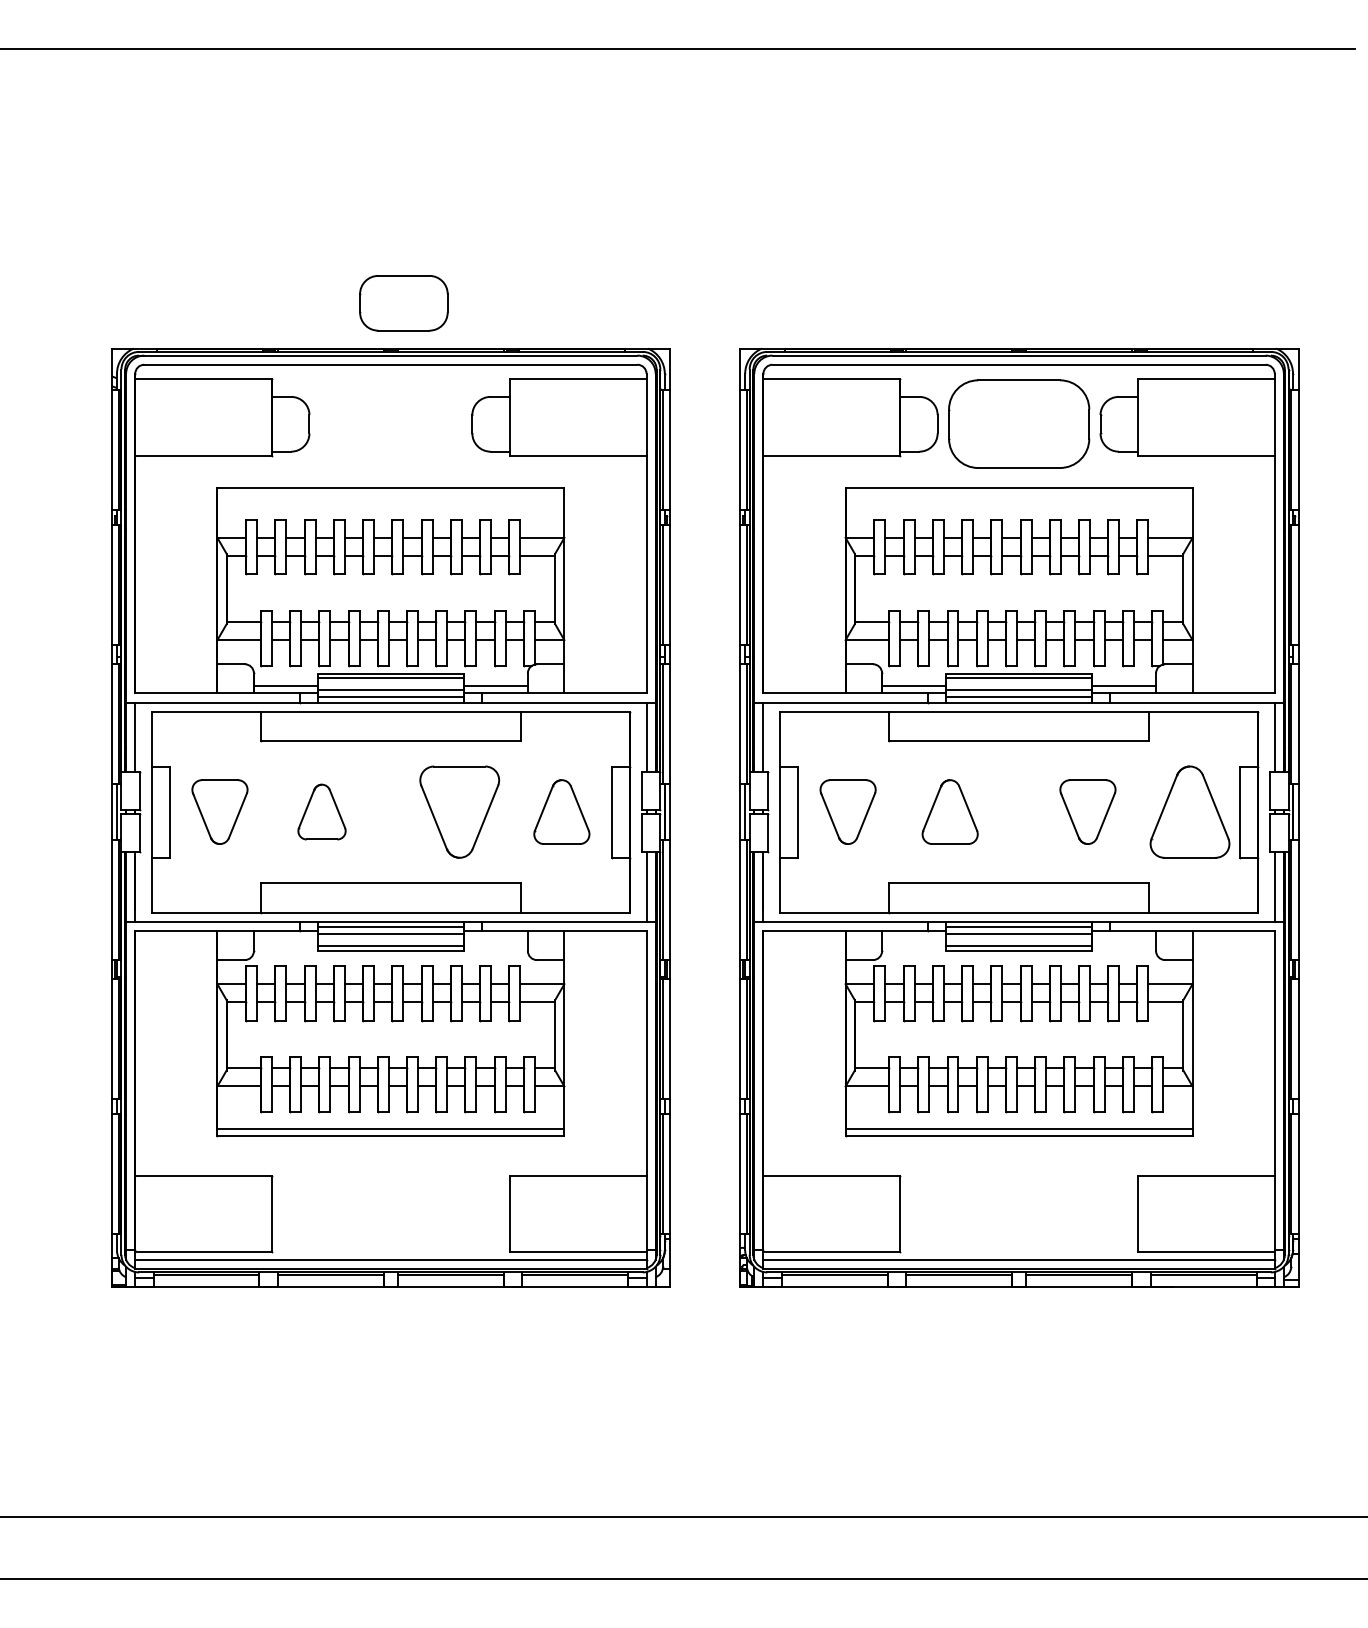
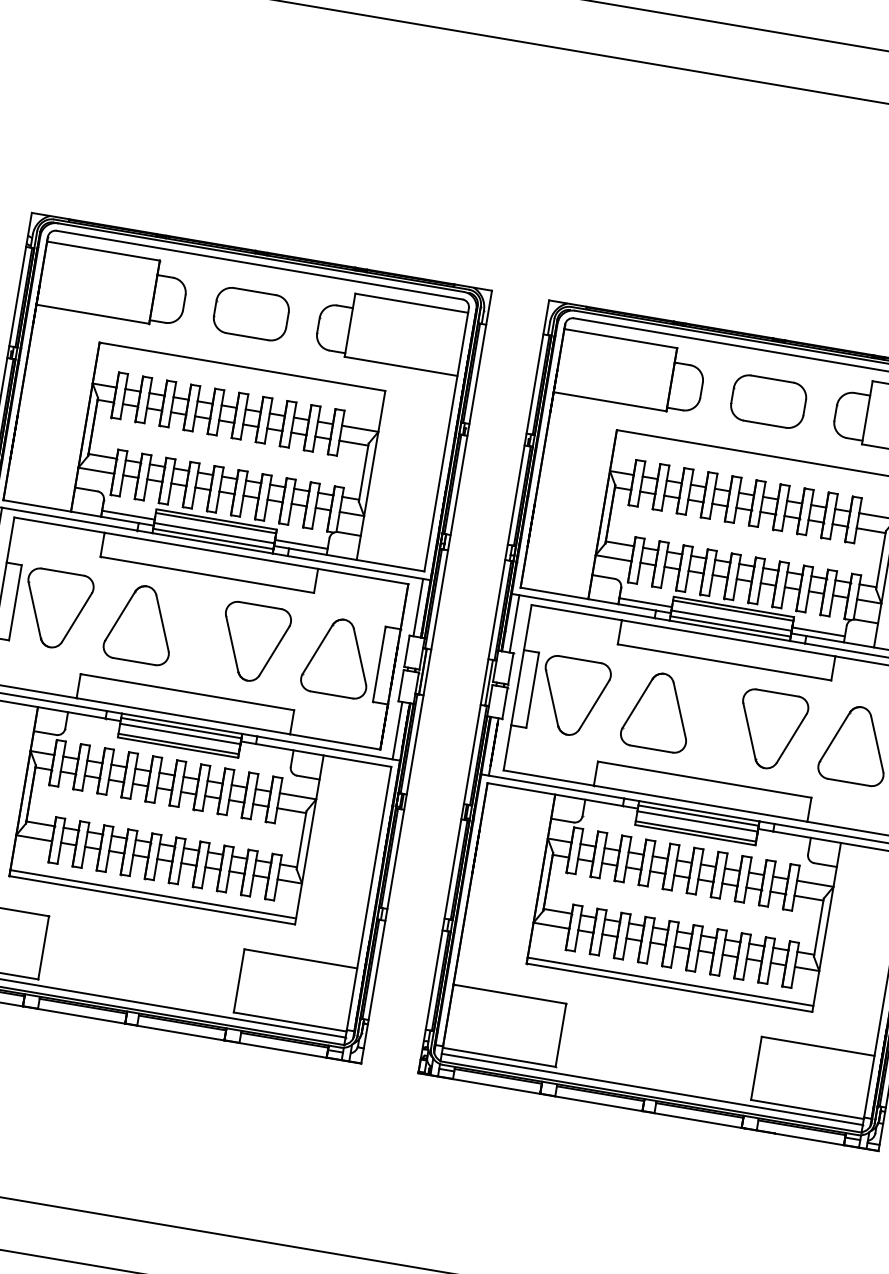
part: (403, 303) -> (251, 314), moved
part: (1018, 424) -> (768, 401), size x0.62
part: (219, 811) -> (56, 609), size x1.43
part: (321, 811) -> (140, 623), size x1.67
part: (561, 811) -> (337, 656), size x1.43
part: (847, 811) -> (573, 696), size x1.43
part: (949, 811) -> (657, 710), size x1.43
part: (1087, 811) -> (771, 730), size x1.43

